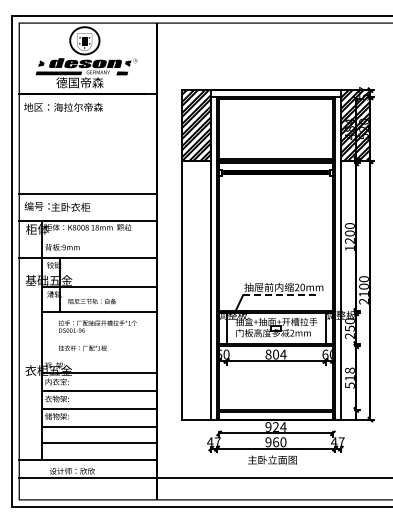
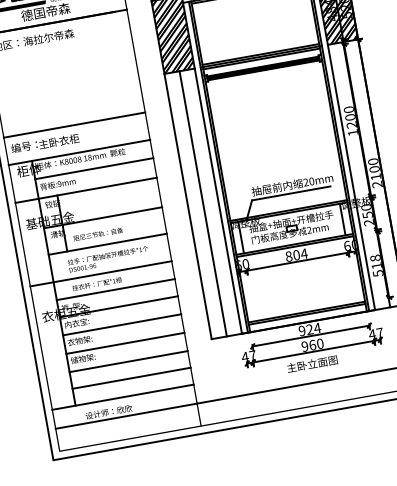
line: (99, 238) -> (94, 168), added
line: (196, 290) -> (203, 203), added
line: (281, 295) -> (291, 193), dashed -> solid
line: (88, 339) -> (101, 274), added
line: (99, 356) -> (115, 289), added

